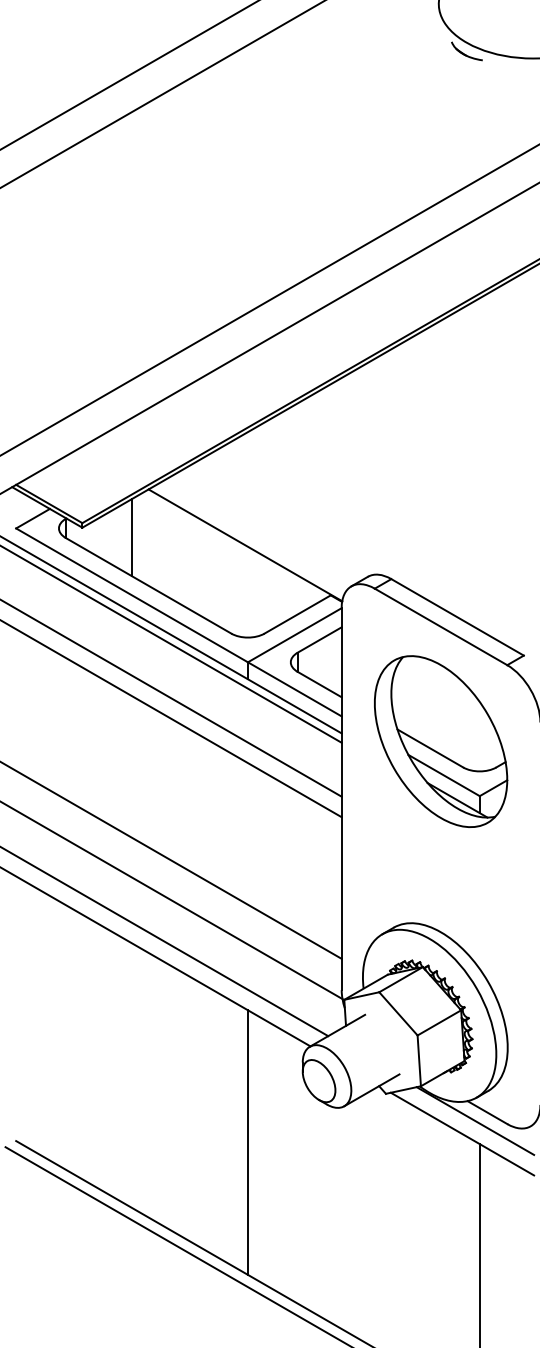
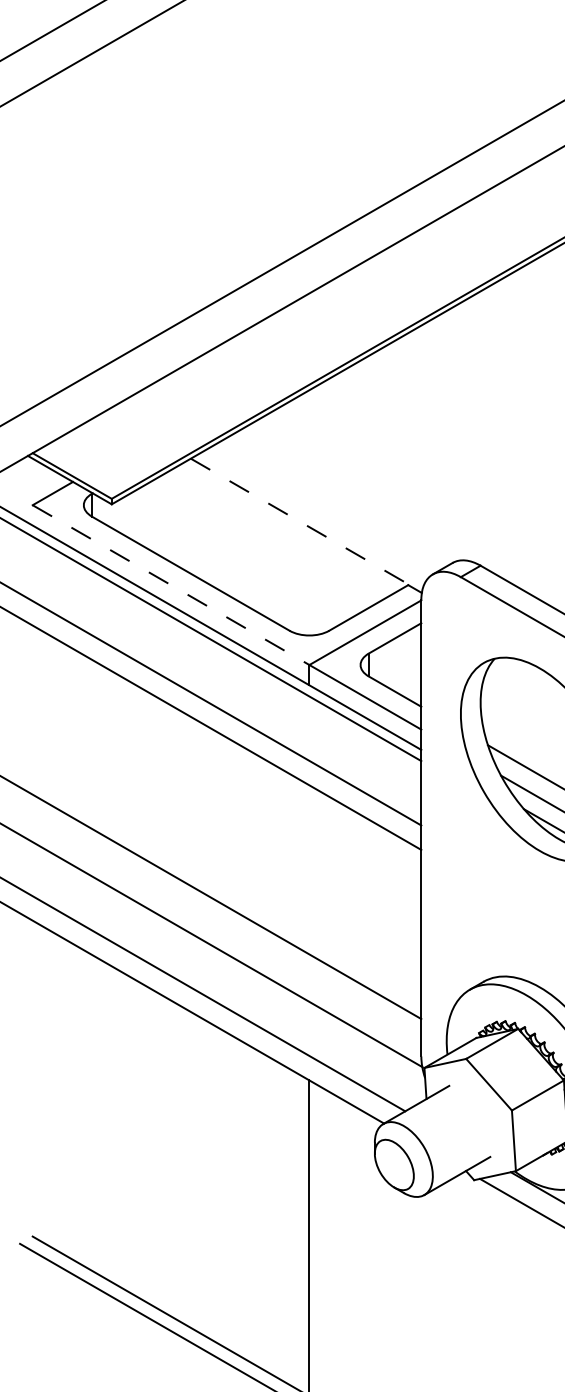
line: (132, 537) -> (171, 516), removed
line: (245, 545) -> (306, 525), solid -> dashed
line: (132, 595) -> (171, 585), solid -> dashed

